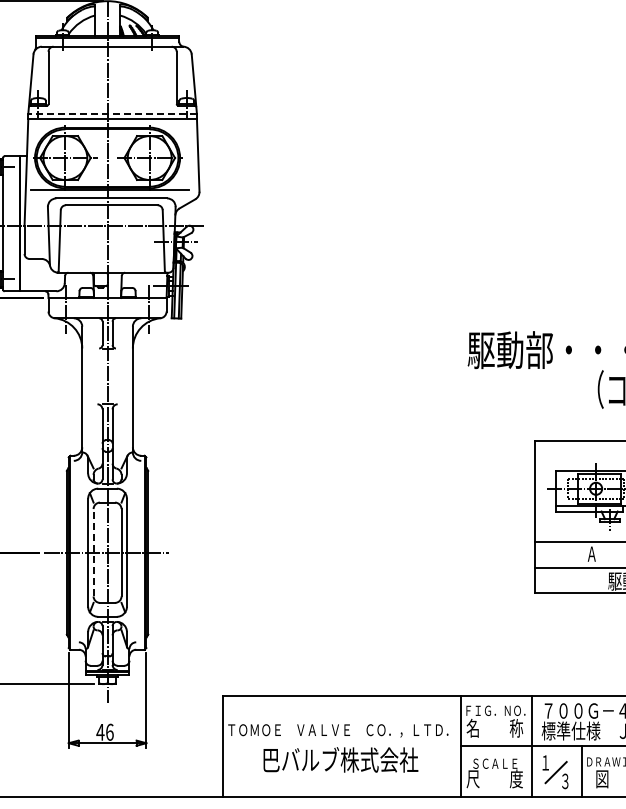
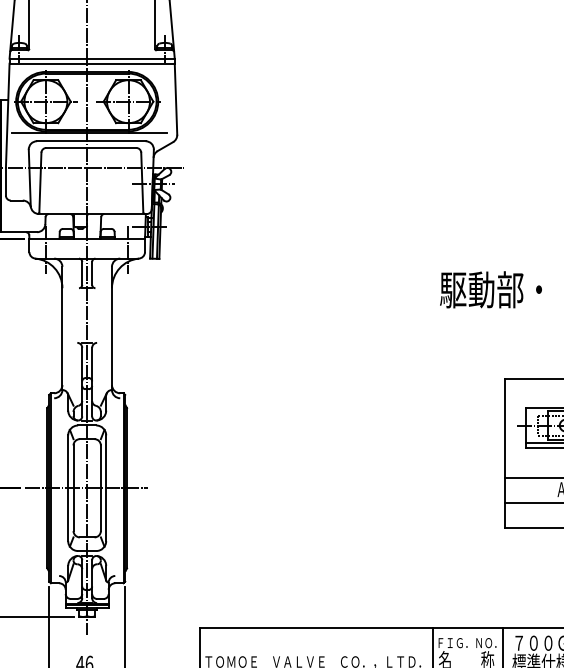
line: (112, 114) -> (92, 59), dashed -> solid
line: (93, 552) -> (73, 488), dashed -> solid

